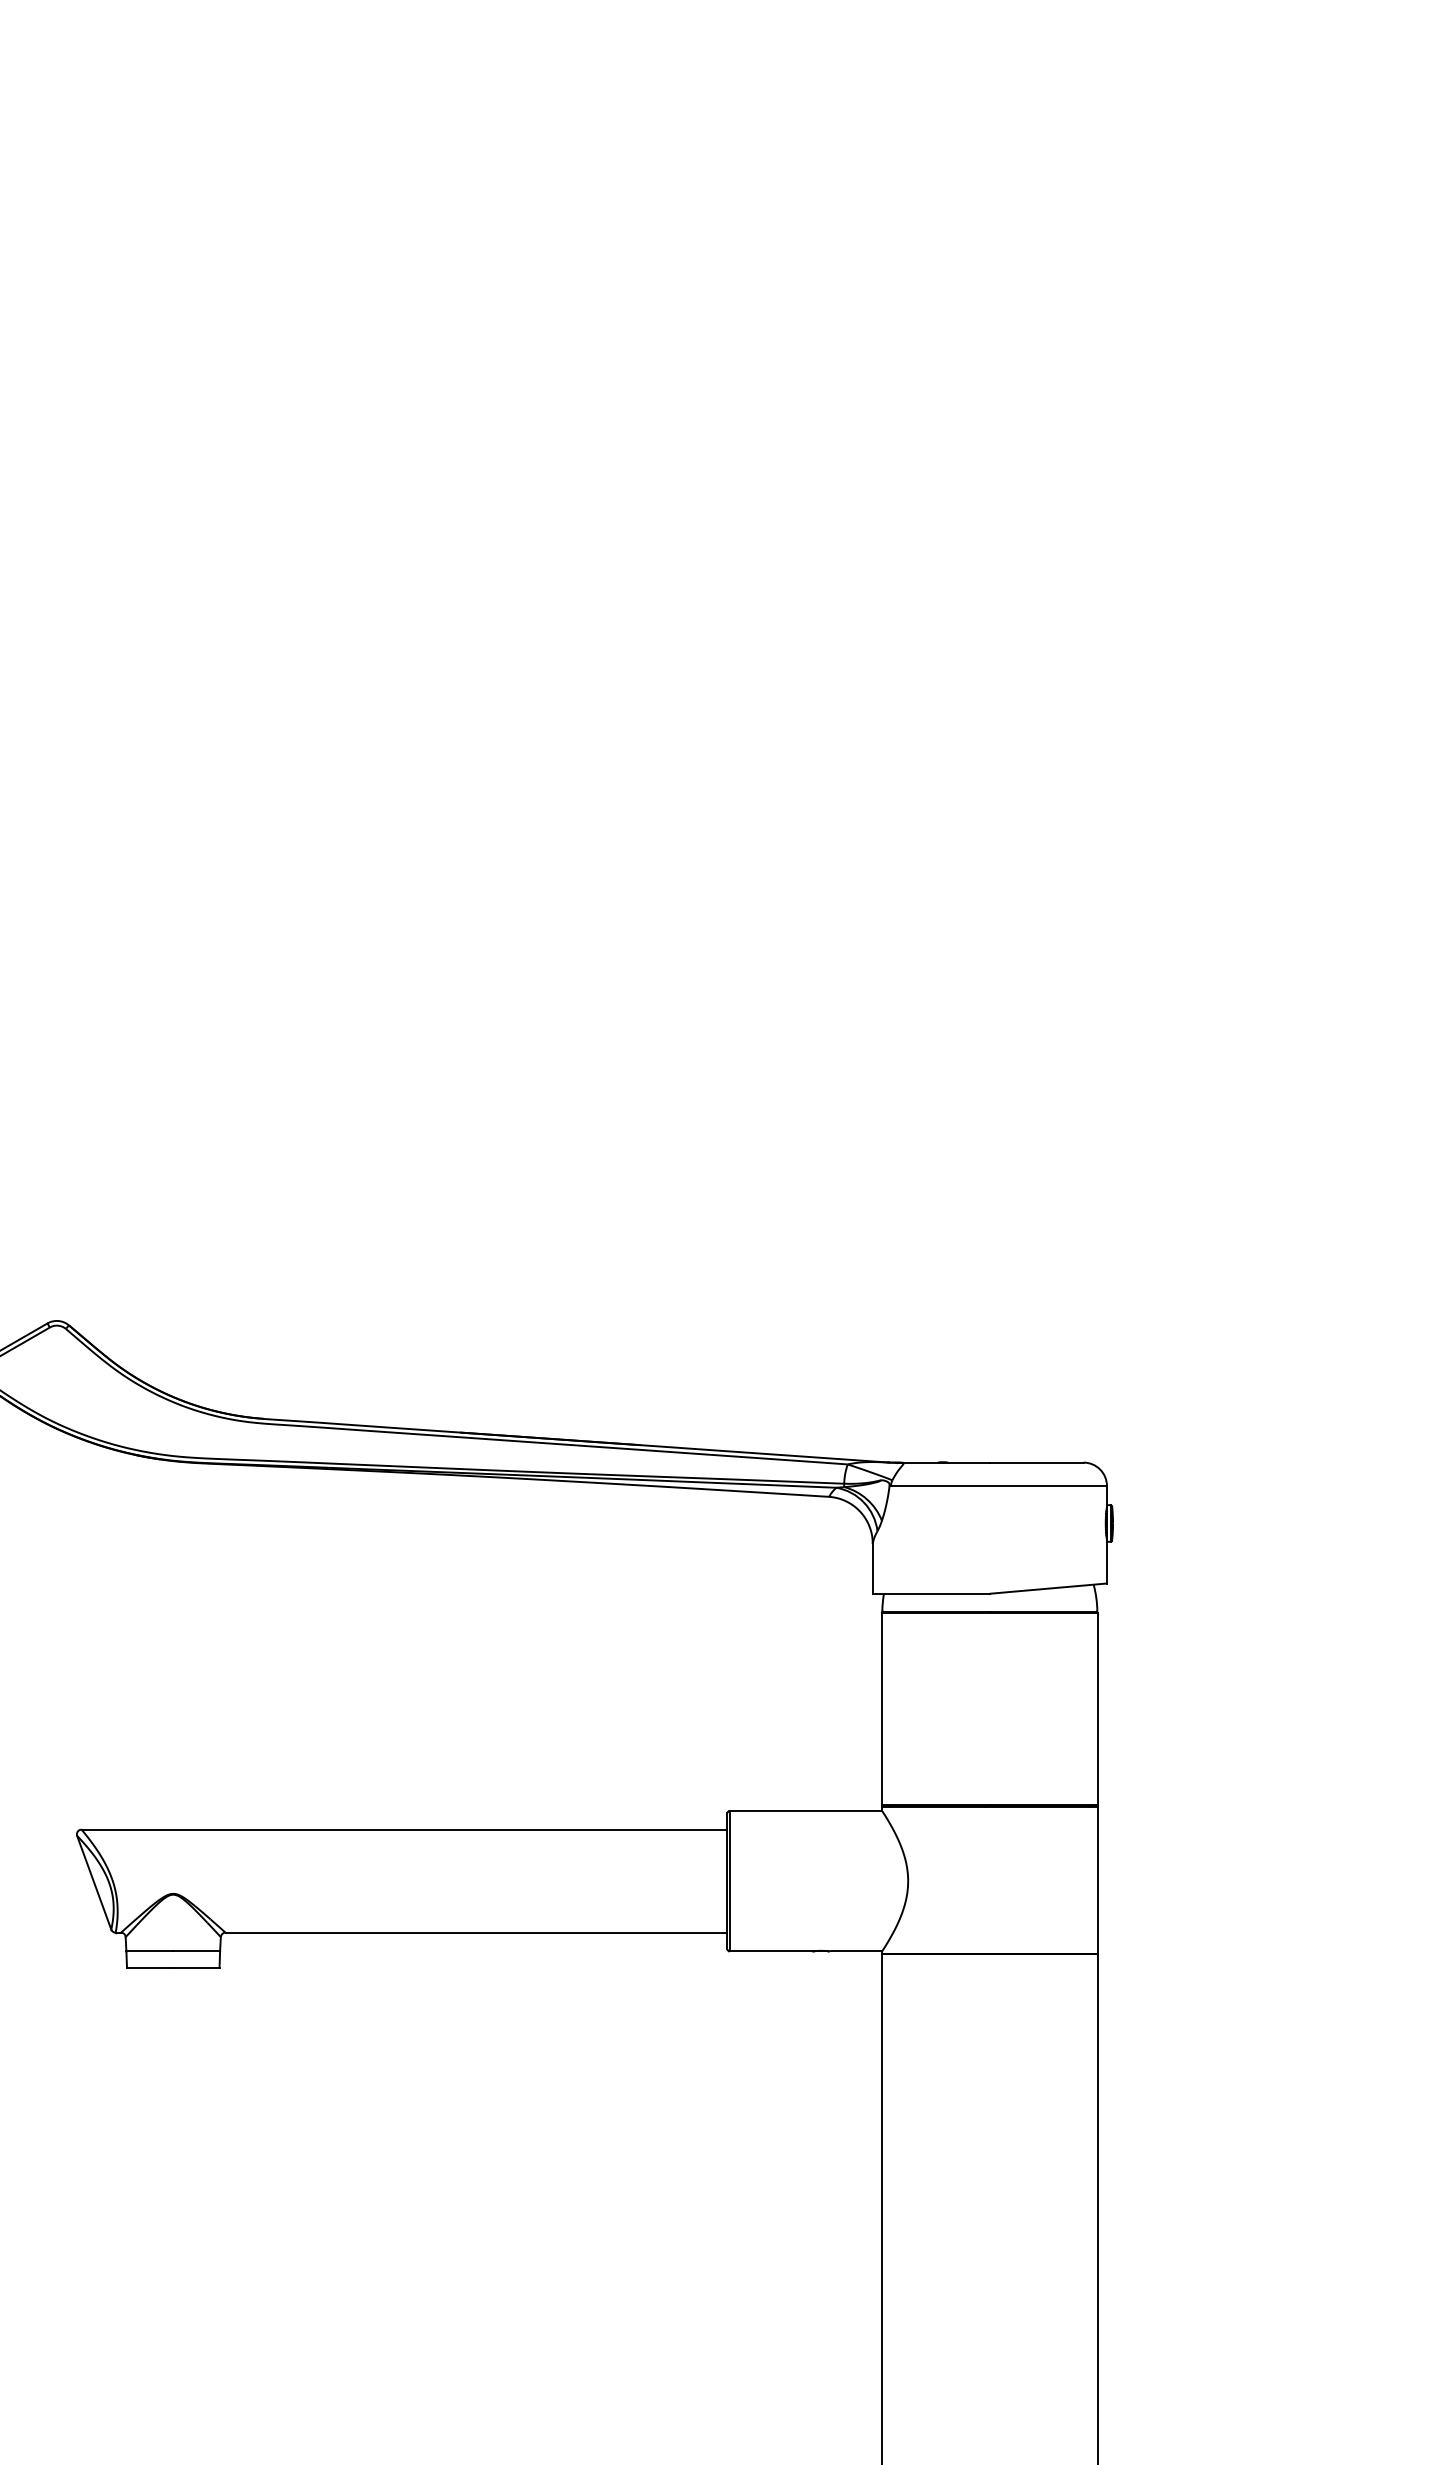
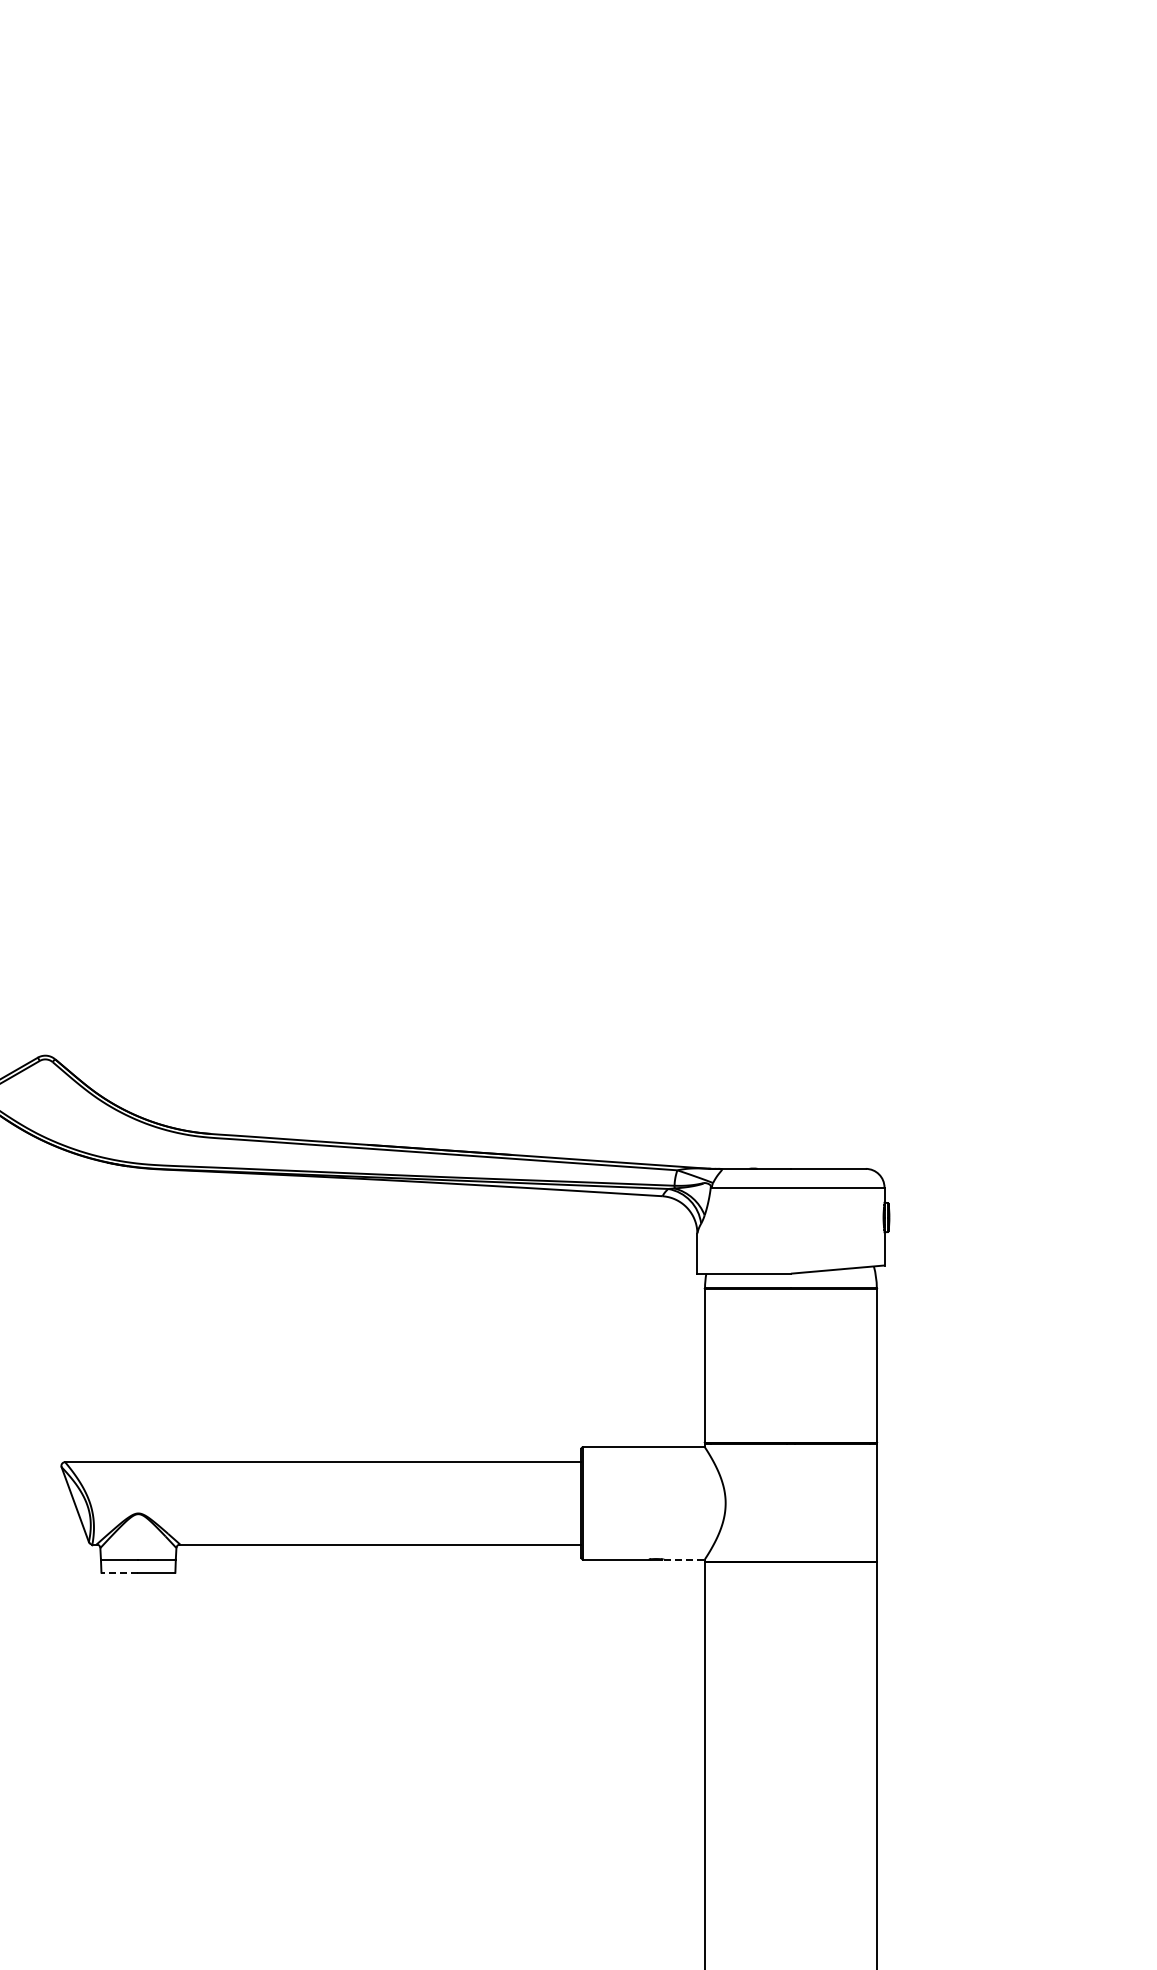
line: (856, 1951) -> (684, 1559), solid -> dashed
line: (149, 1967) -> (119, 1572), solid -> dashed

